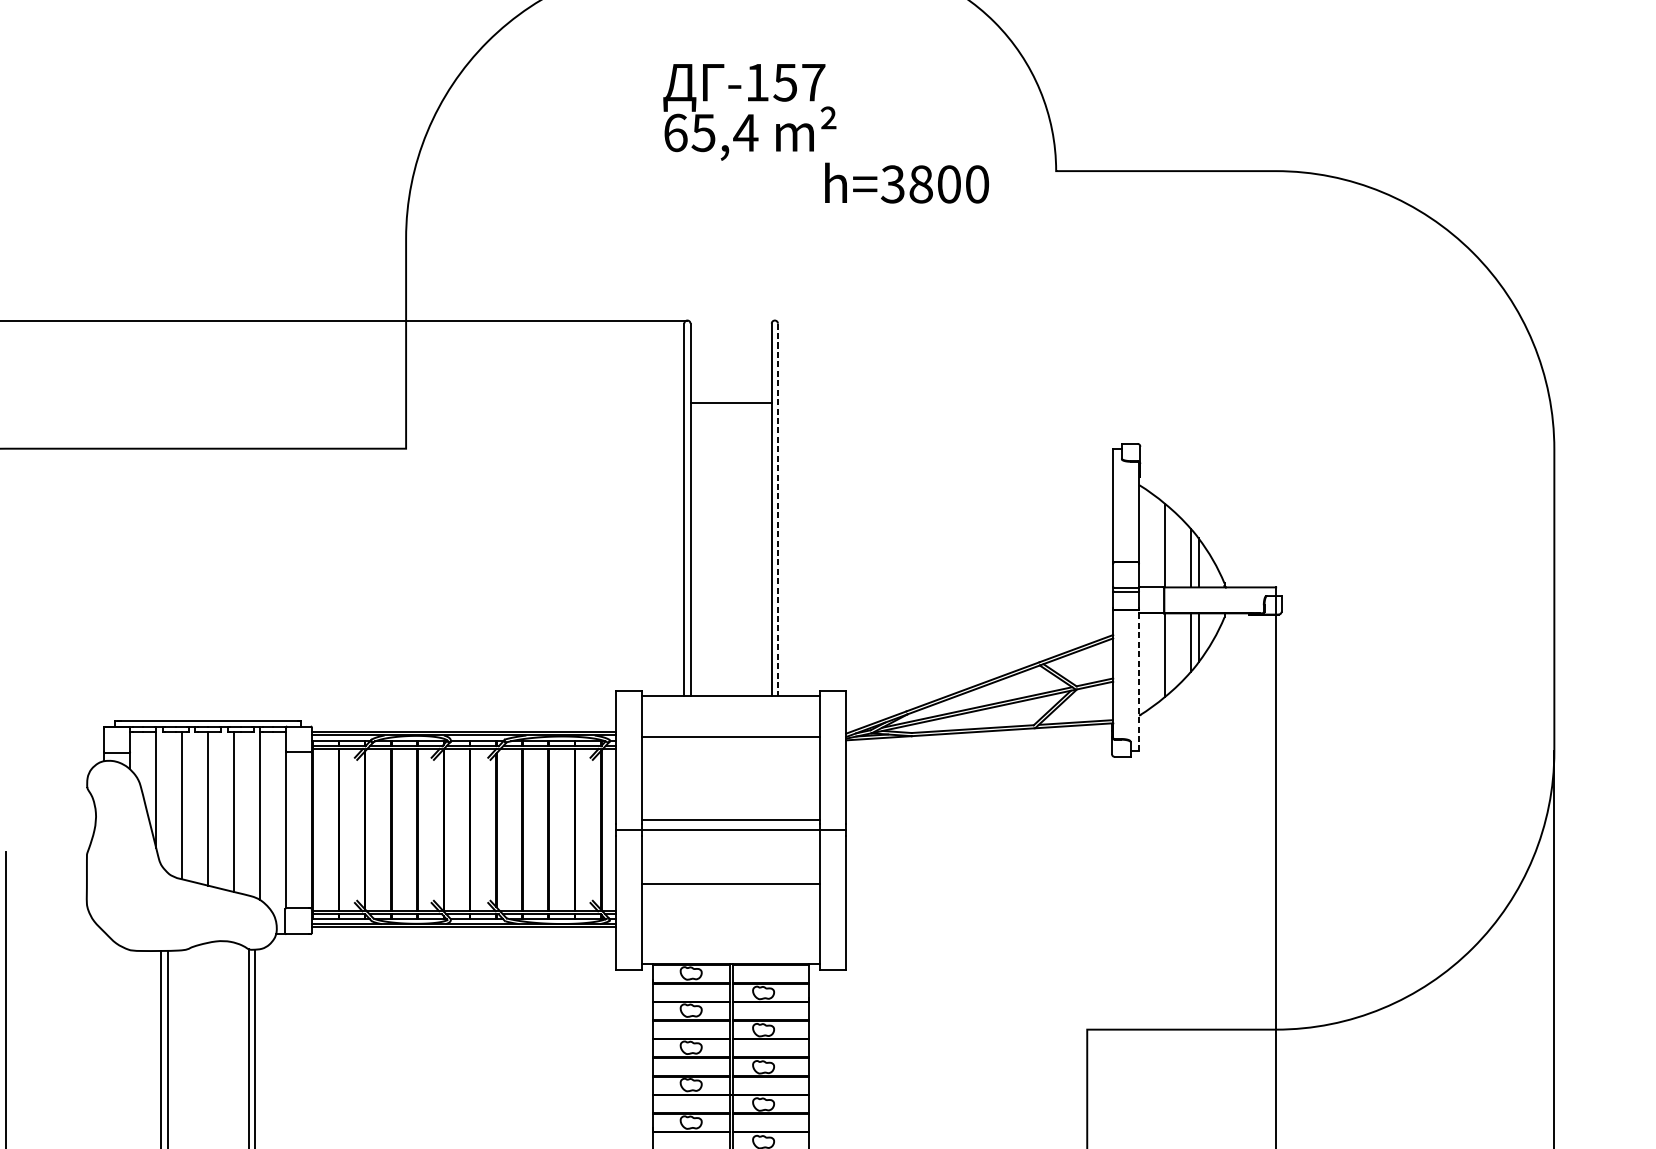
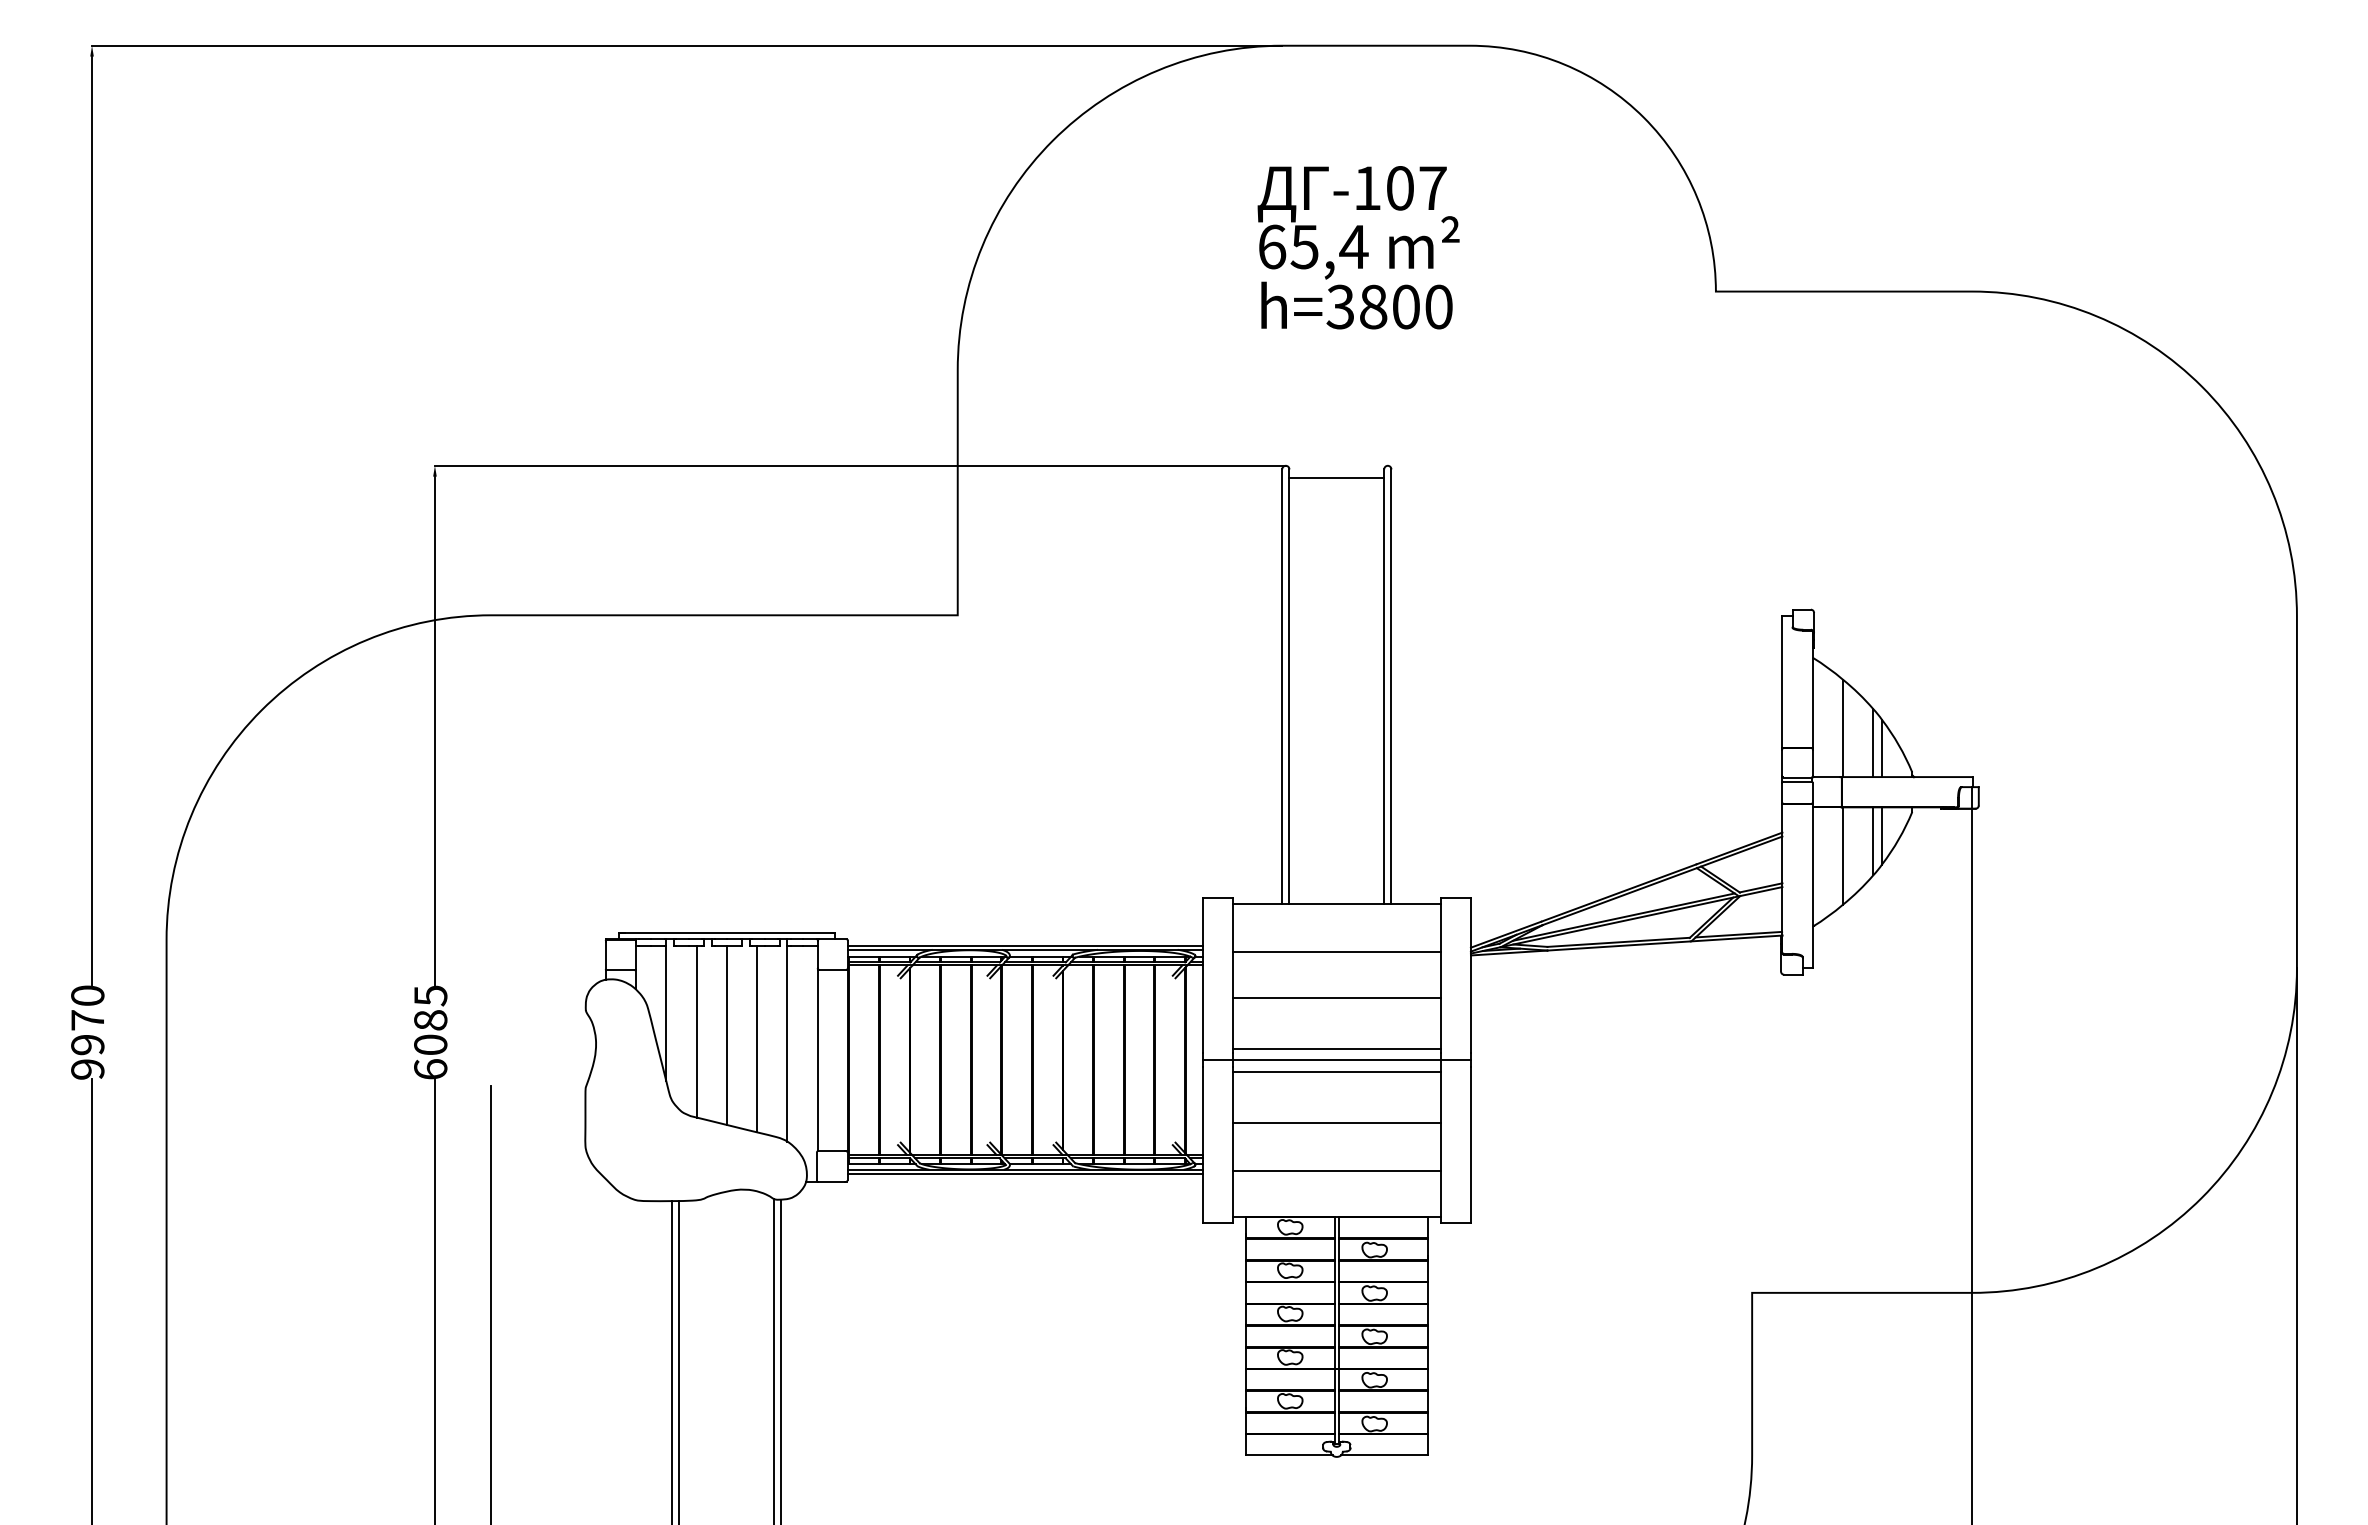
text: (784, 82) -> (1399, 188), -157 -> -107
text: (906, 183) -> (1356, 305), moved
line: (730, 403) -> (1336, 478), moved
line: (778, 510) -> (1391, 687), dashed -> solid
line: (1138, 680) -> (1812, 885), dashed -> solid
line: (730, 777) -> (1336, 998), added
line: (730, 840) -> (1336, 1072), added
line: (730, 924) -> (1336, 1170), added

